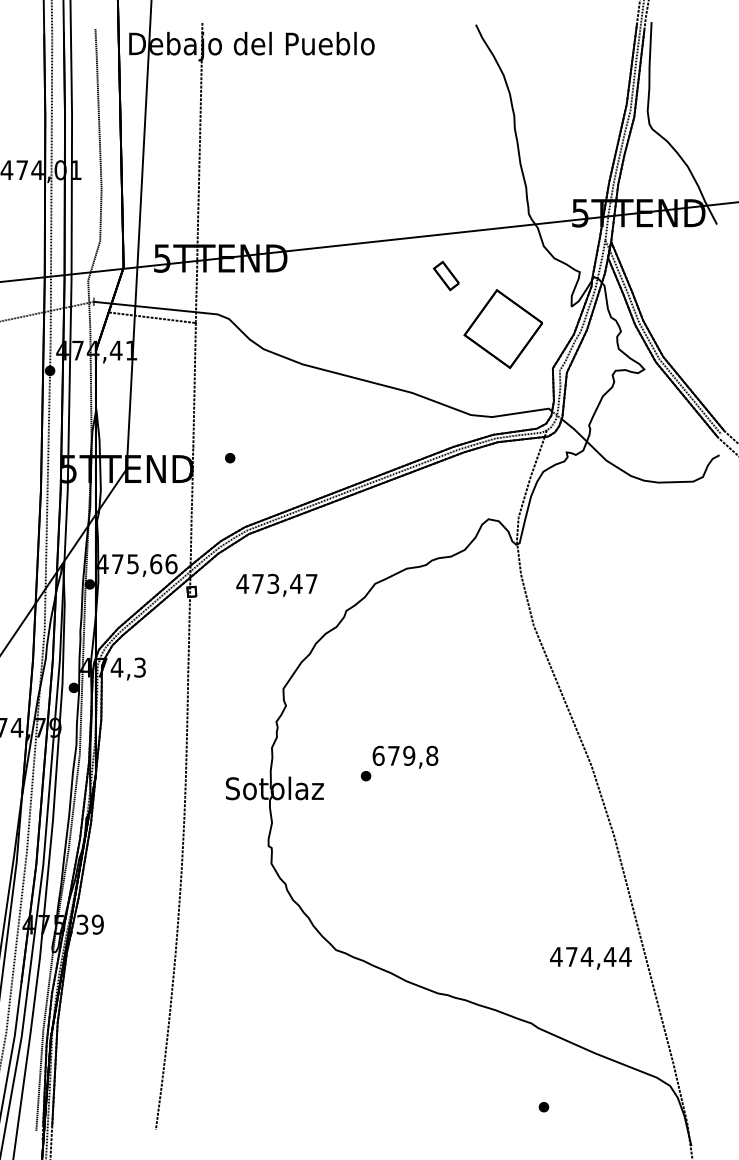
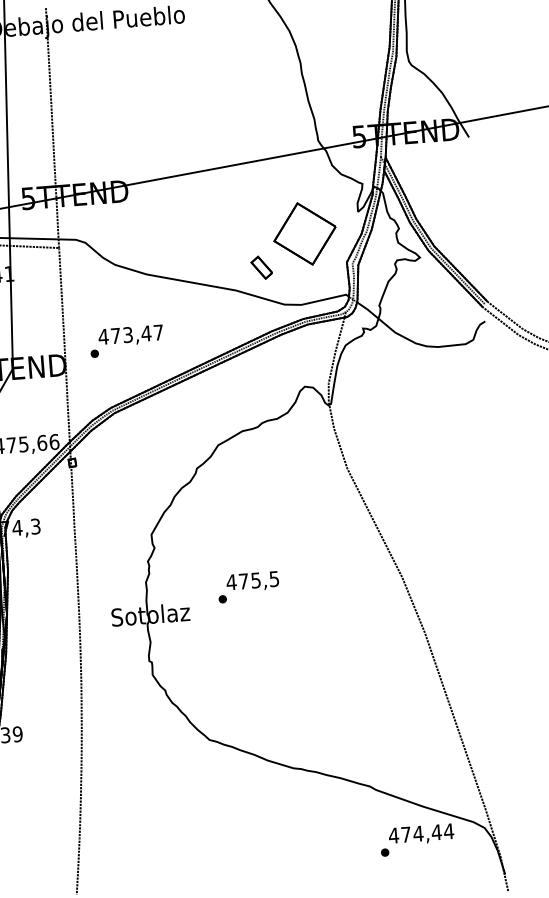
part: (446, 276) -> (261, 268), moved
text: (276, 584) -> (130, 335), moved
text: (405, 755) -> (253, 580), 679,8 -> 475,5
text: (590, 958) -> (421, 834), moved

